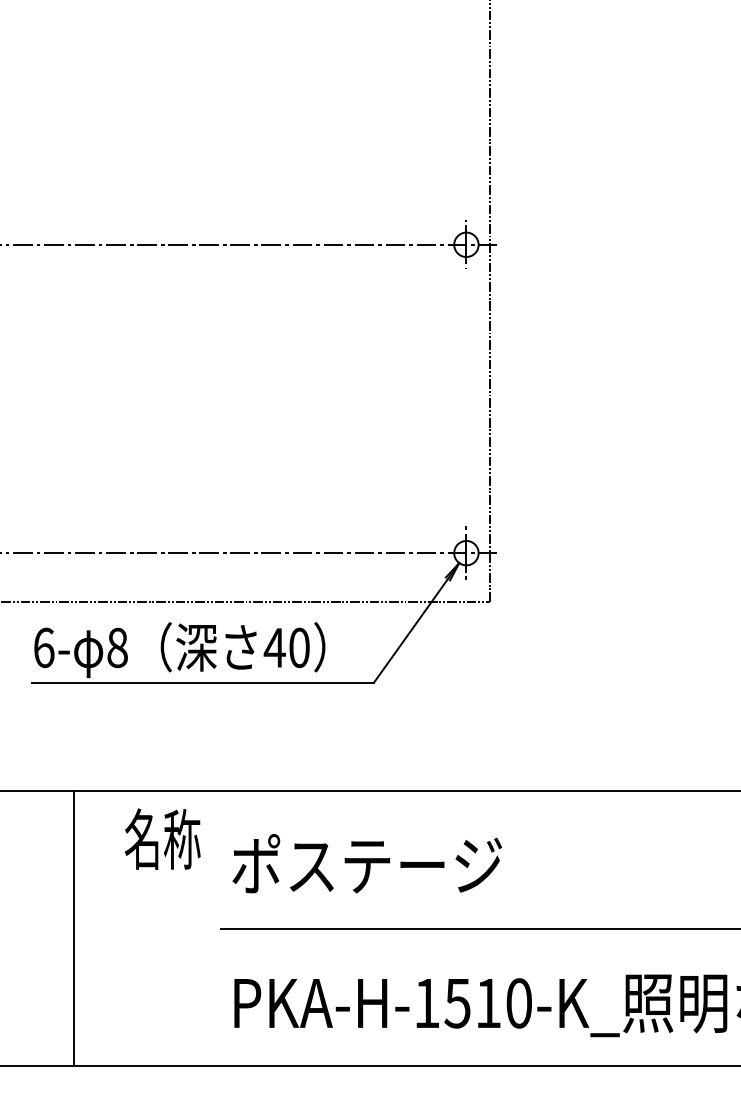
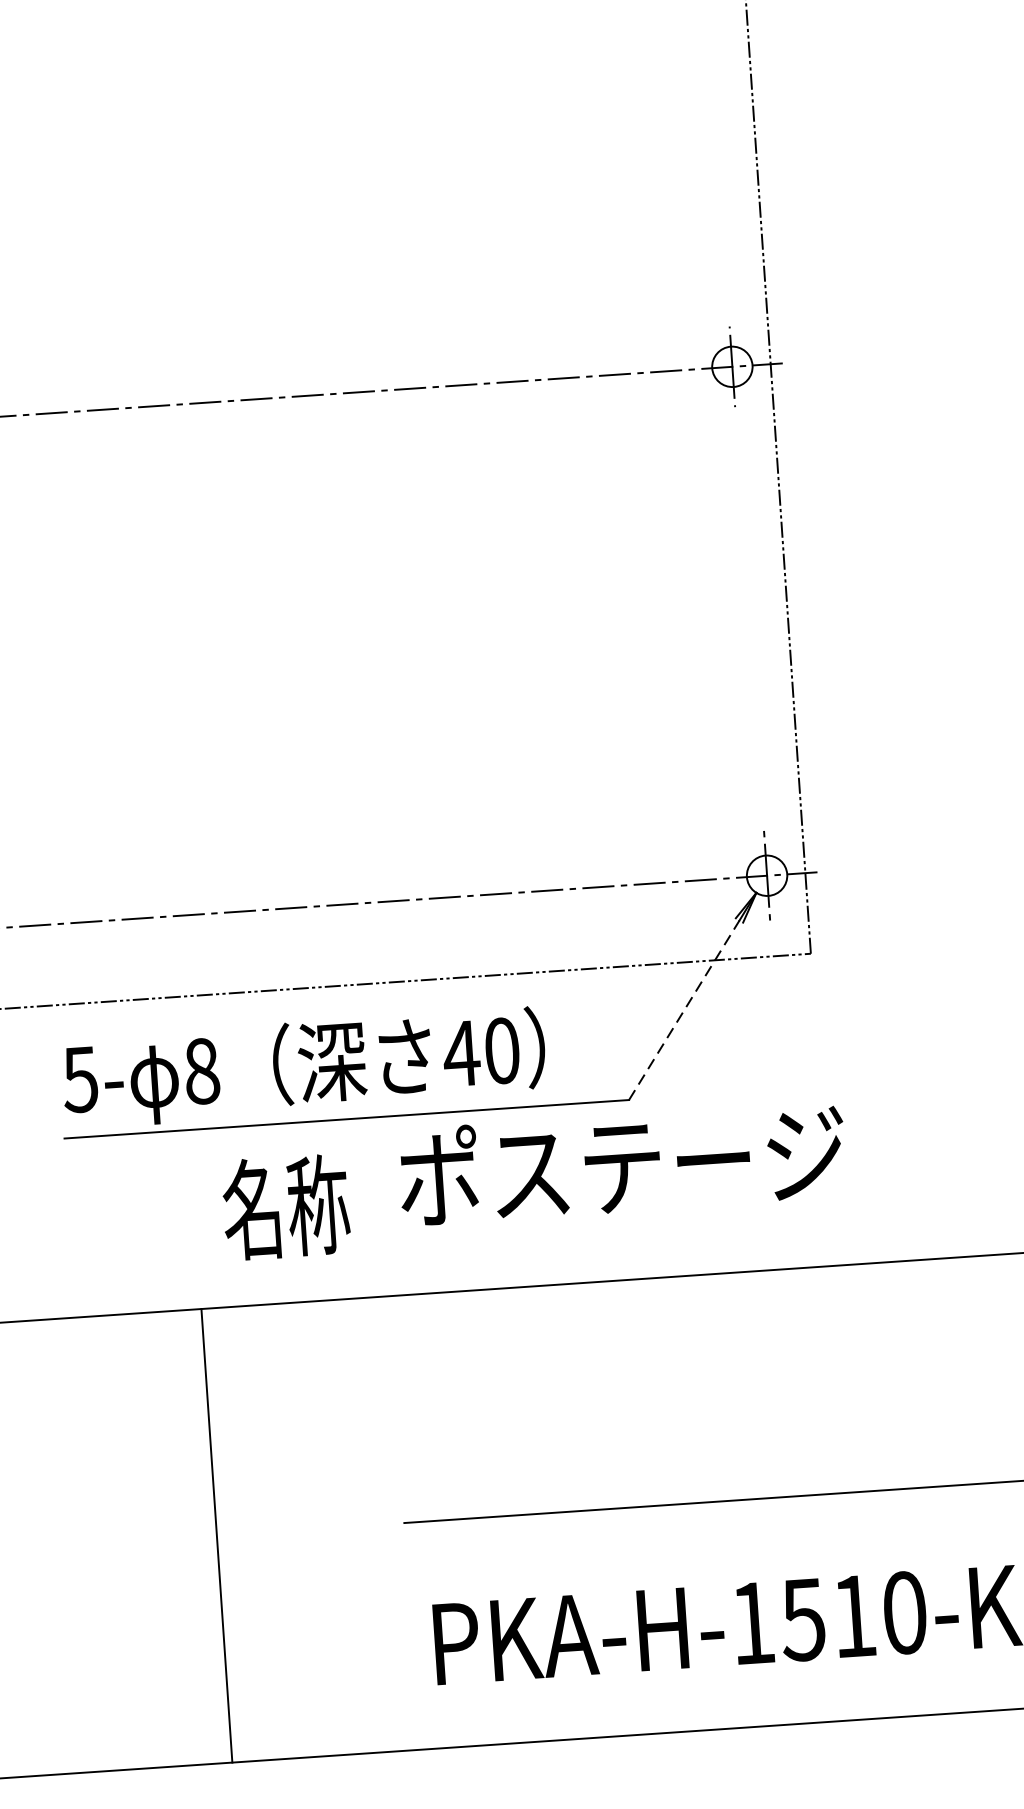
line: (410, 630) -> (683, 1009), solid -> dashed
text: (43, 647) -> (79, 1079), 6- -> 5-
text: (162, 838) -> (285, 1205), moved
text: (367, 863) -> (622, 1163), moved
line: (74, 928) -> (216, 1535), moved

